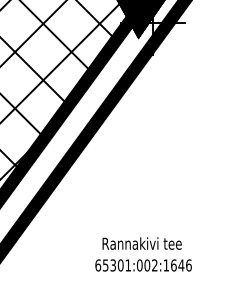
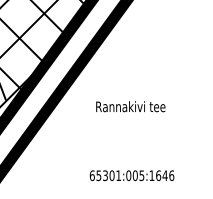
text: (141, 243) -> (130, 106), moved
text: (154, 265) -> (141, 175), 65301:002:1646 -> 65301:005:1646

